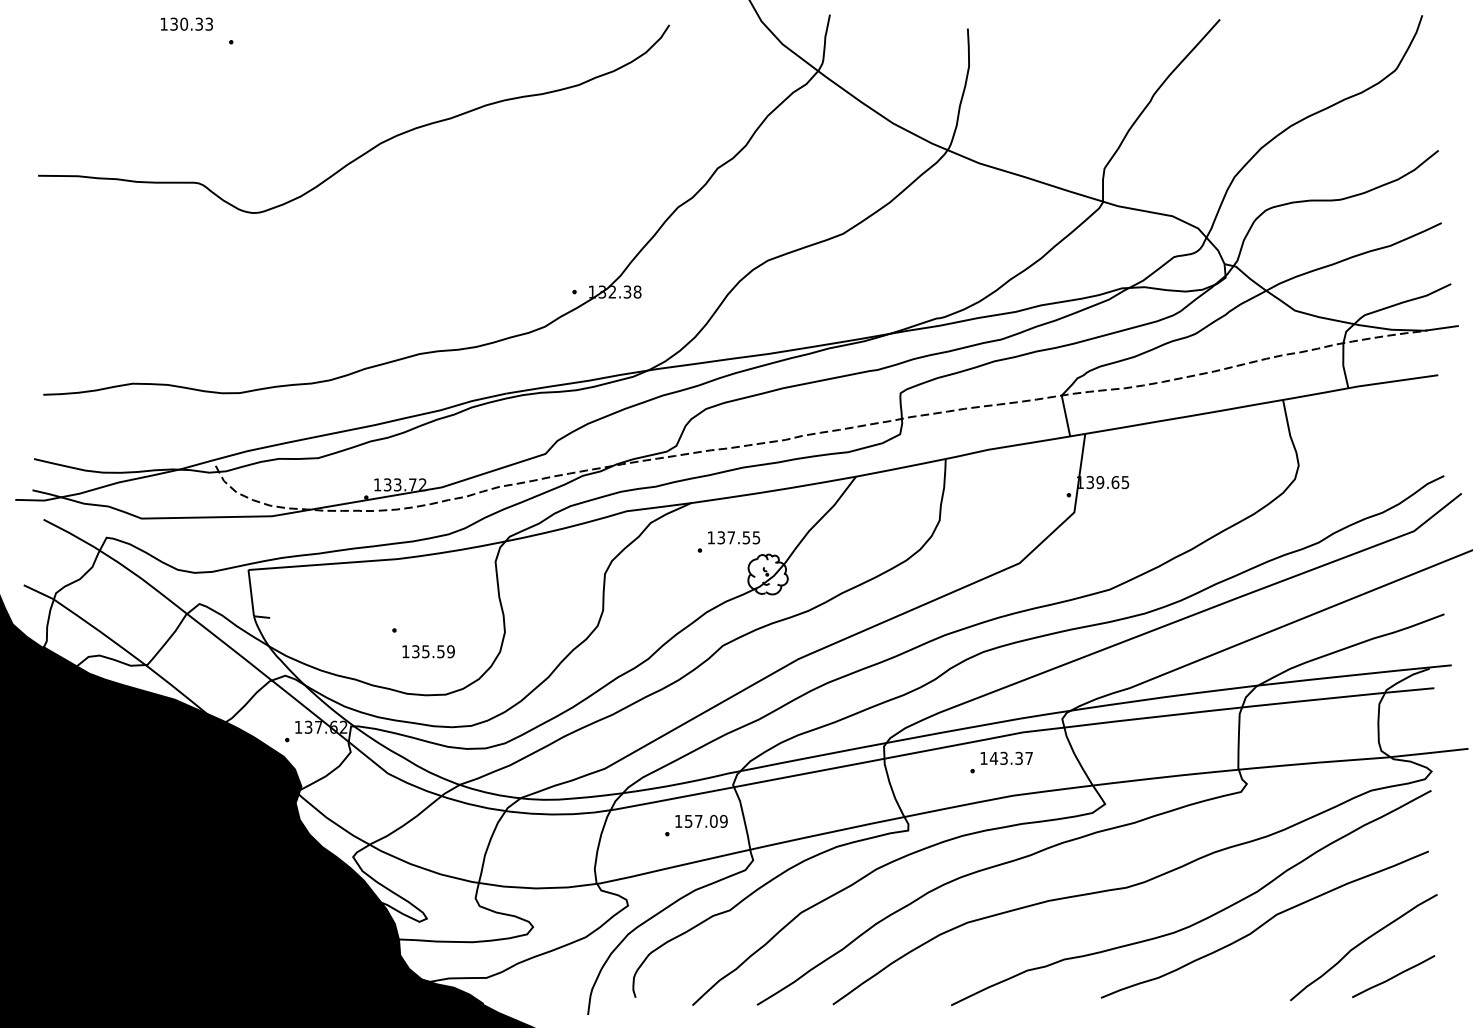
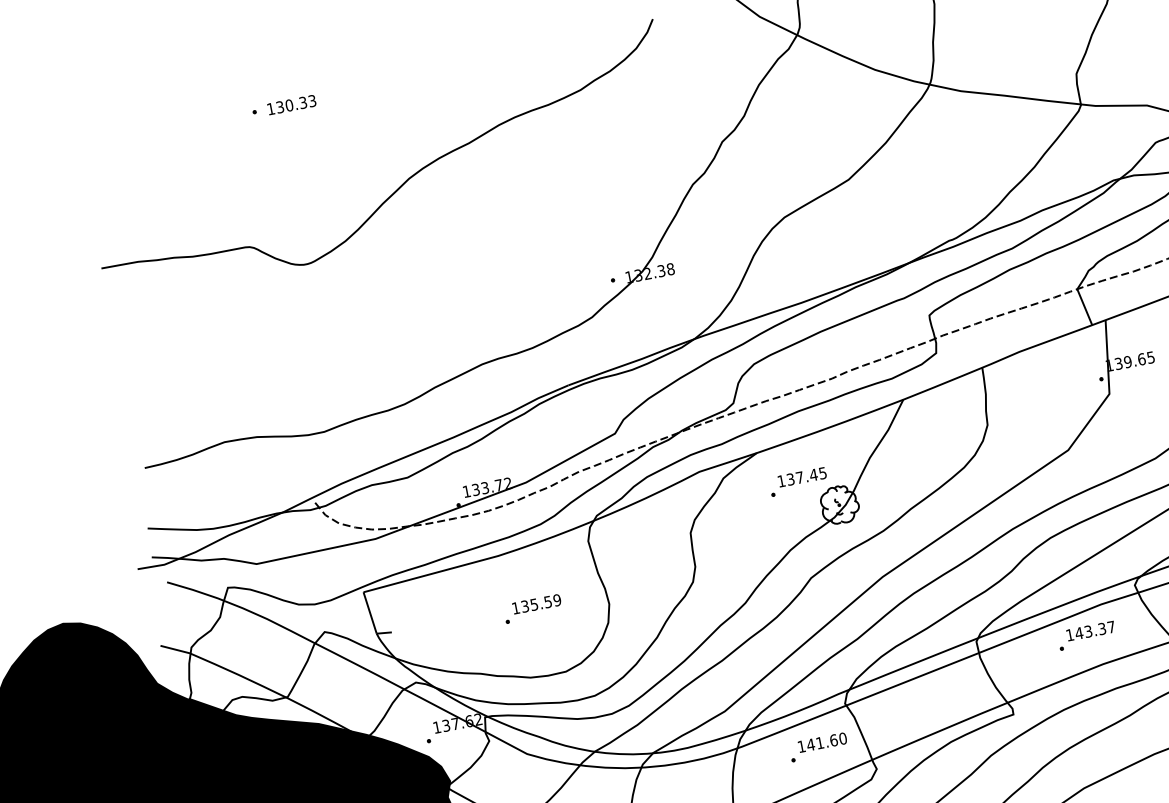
text: (186, 23) -> (291, 104), moved
text: (746, 537) -> (813, 474), 137.55 -> 137.45
text: (428, 651) -> (536, 604), moved
text: (705, 820) -> (826, 741), 157.09 -> 141.60

